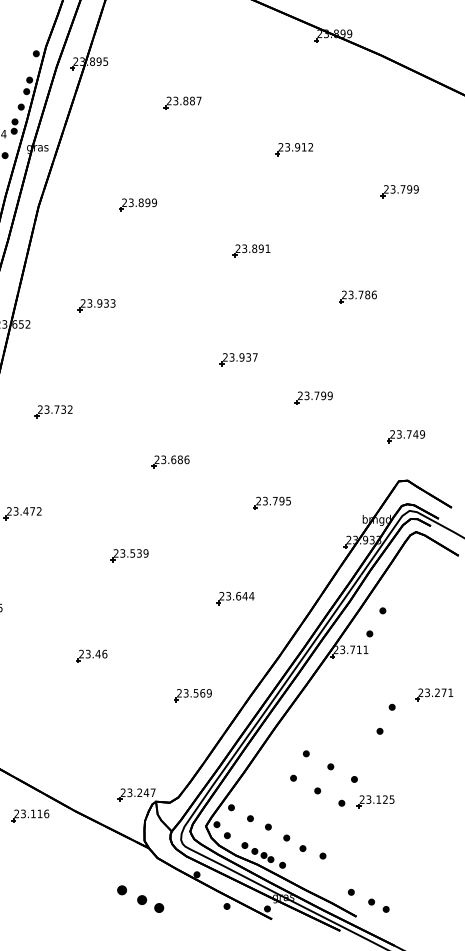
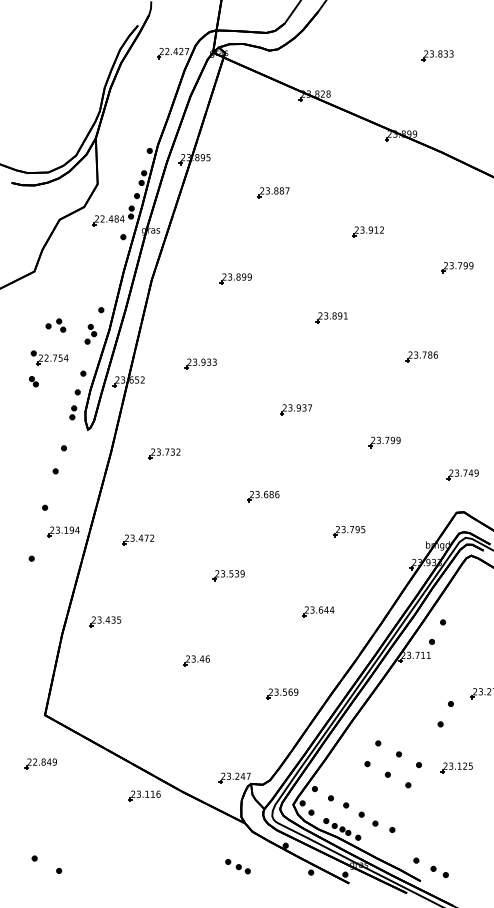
part: (238, 359) -> (295, 409), moved
part: (375, 801) -> (456, 767), moved
part: (139, 899) -> (237, 866), size x0.62

